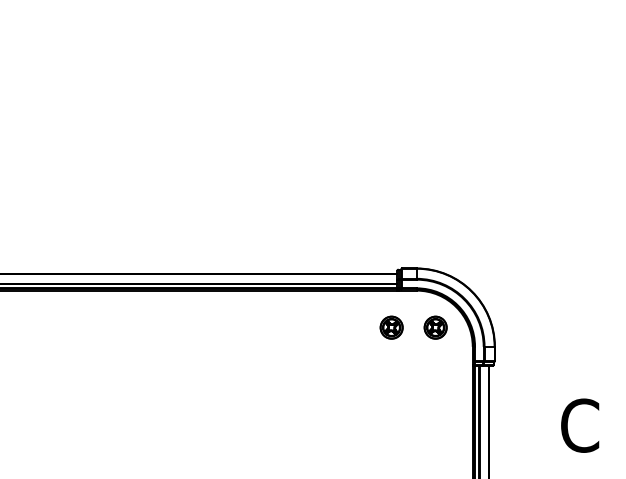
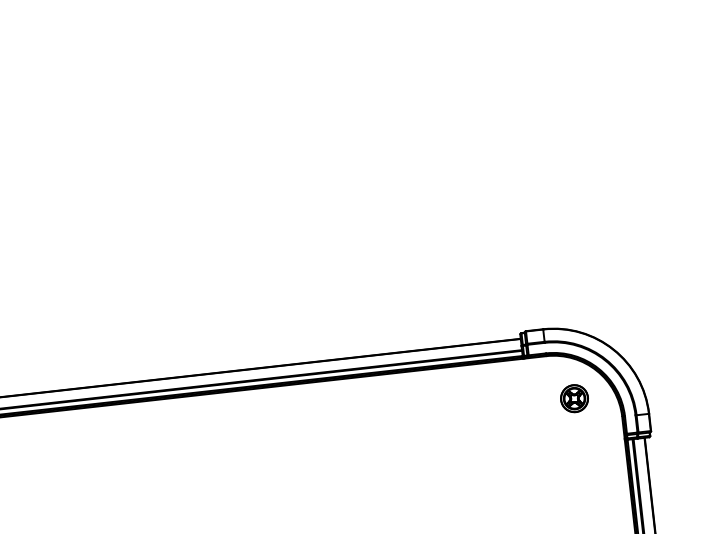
part: (391, 327) -> (520, 404), removed

